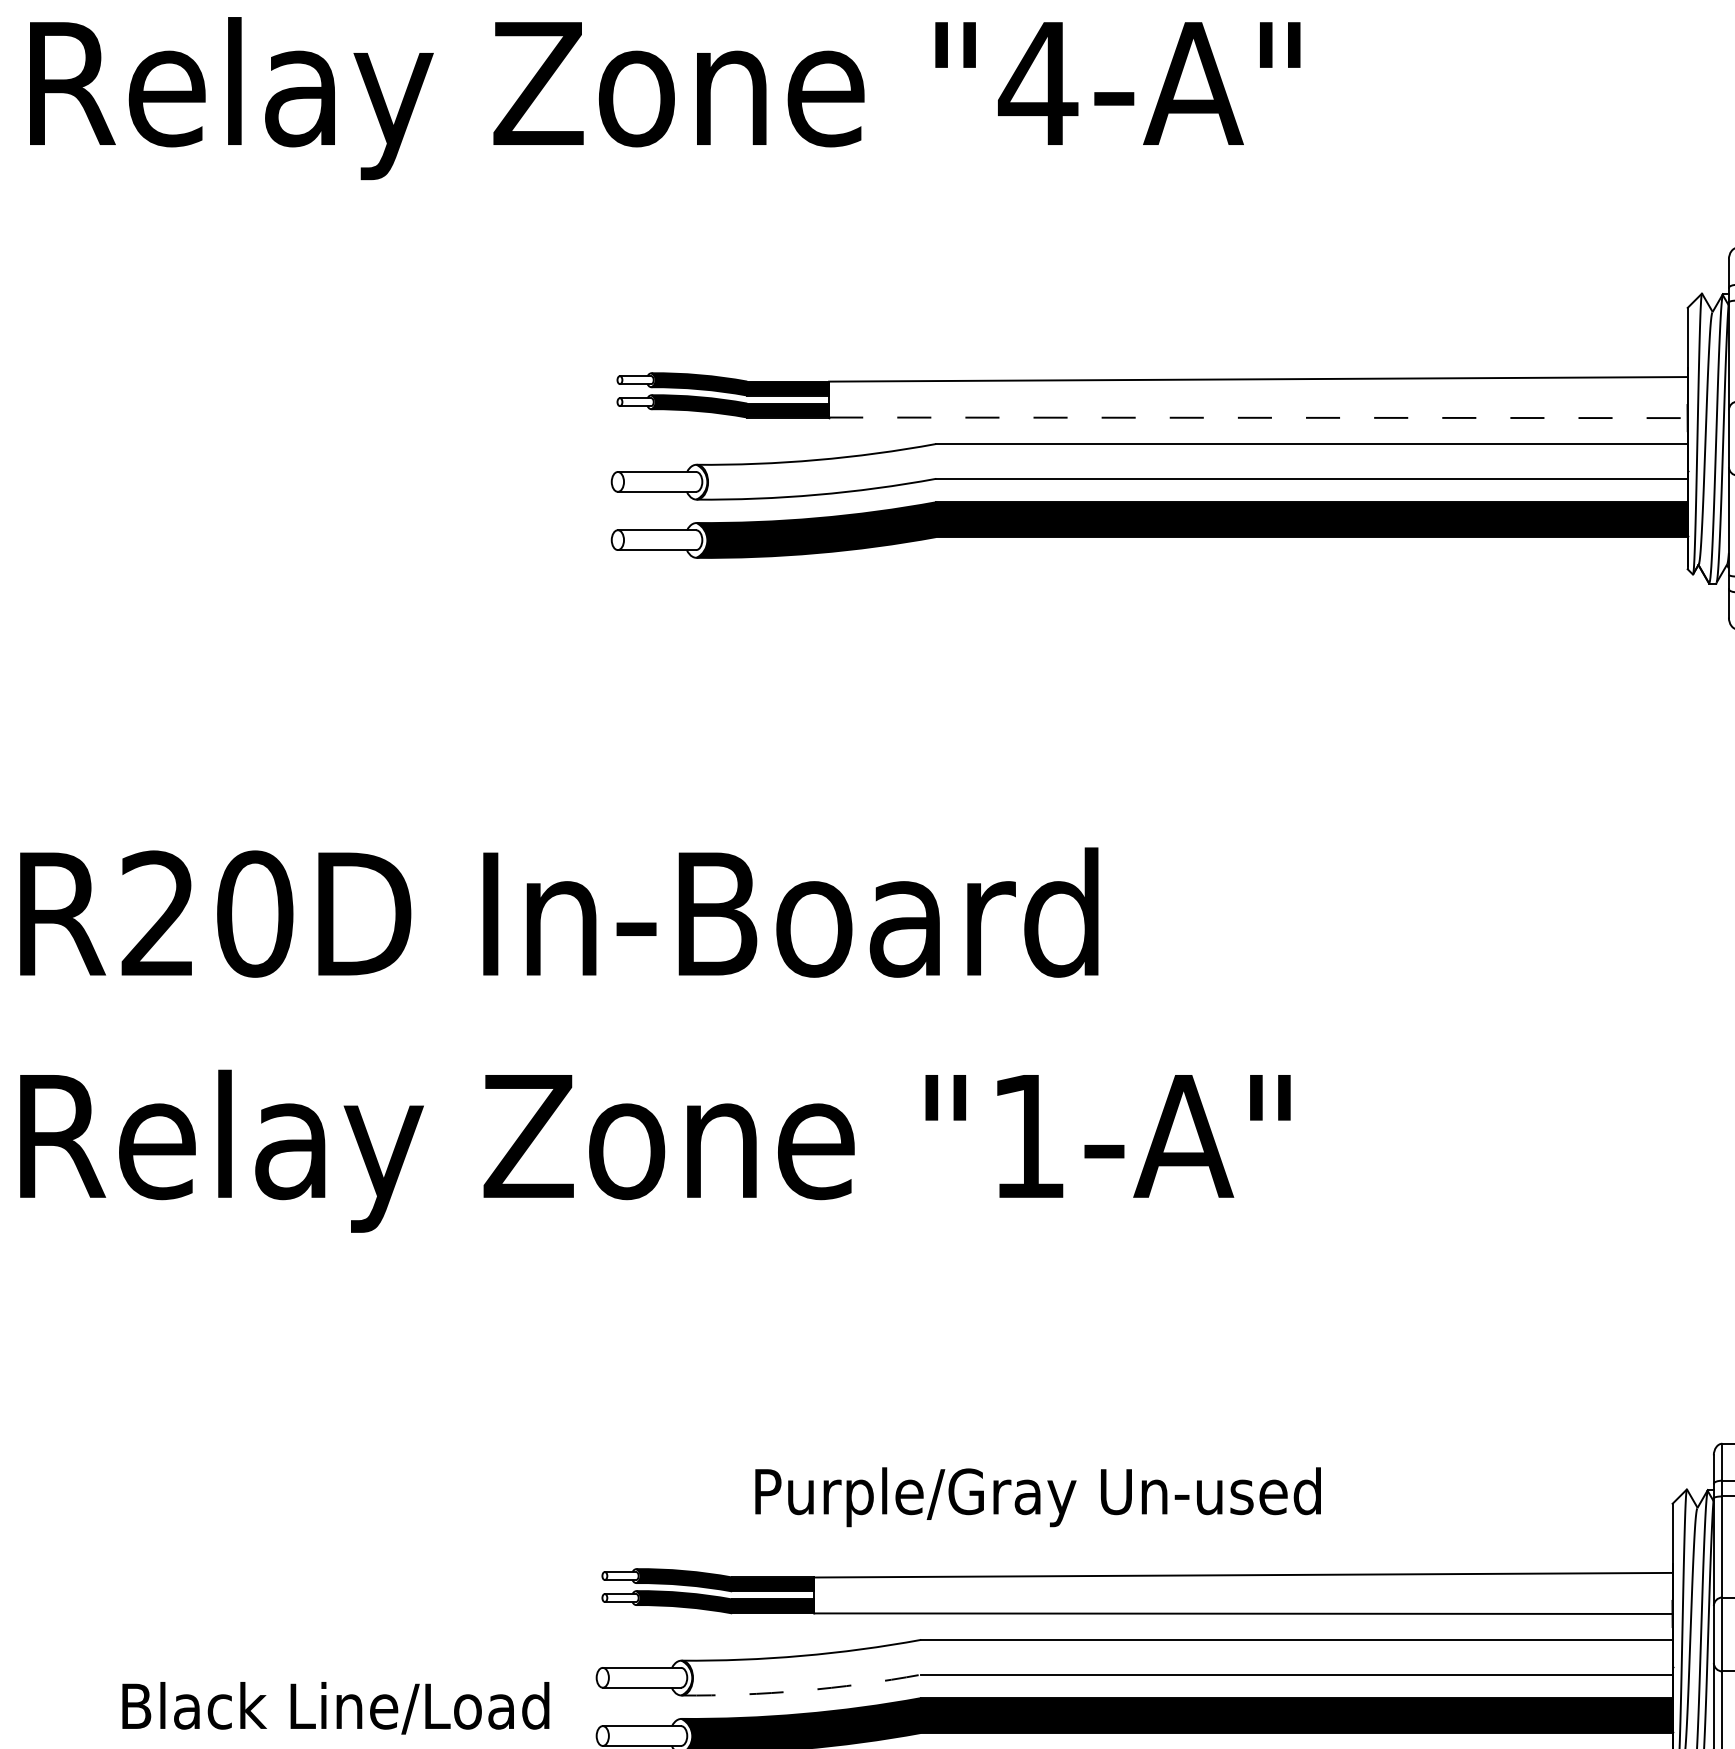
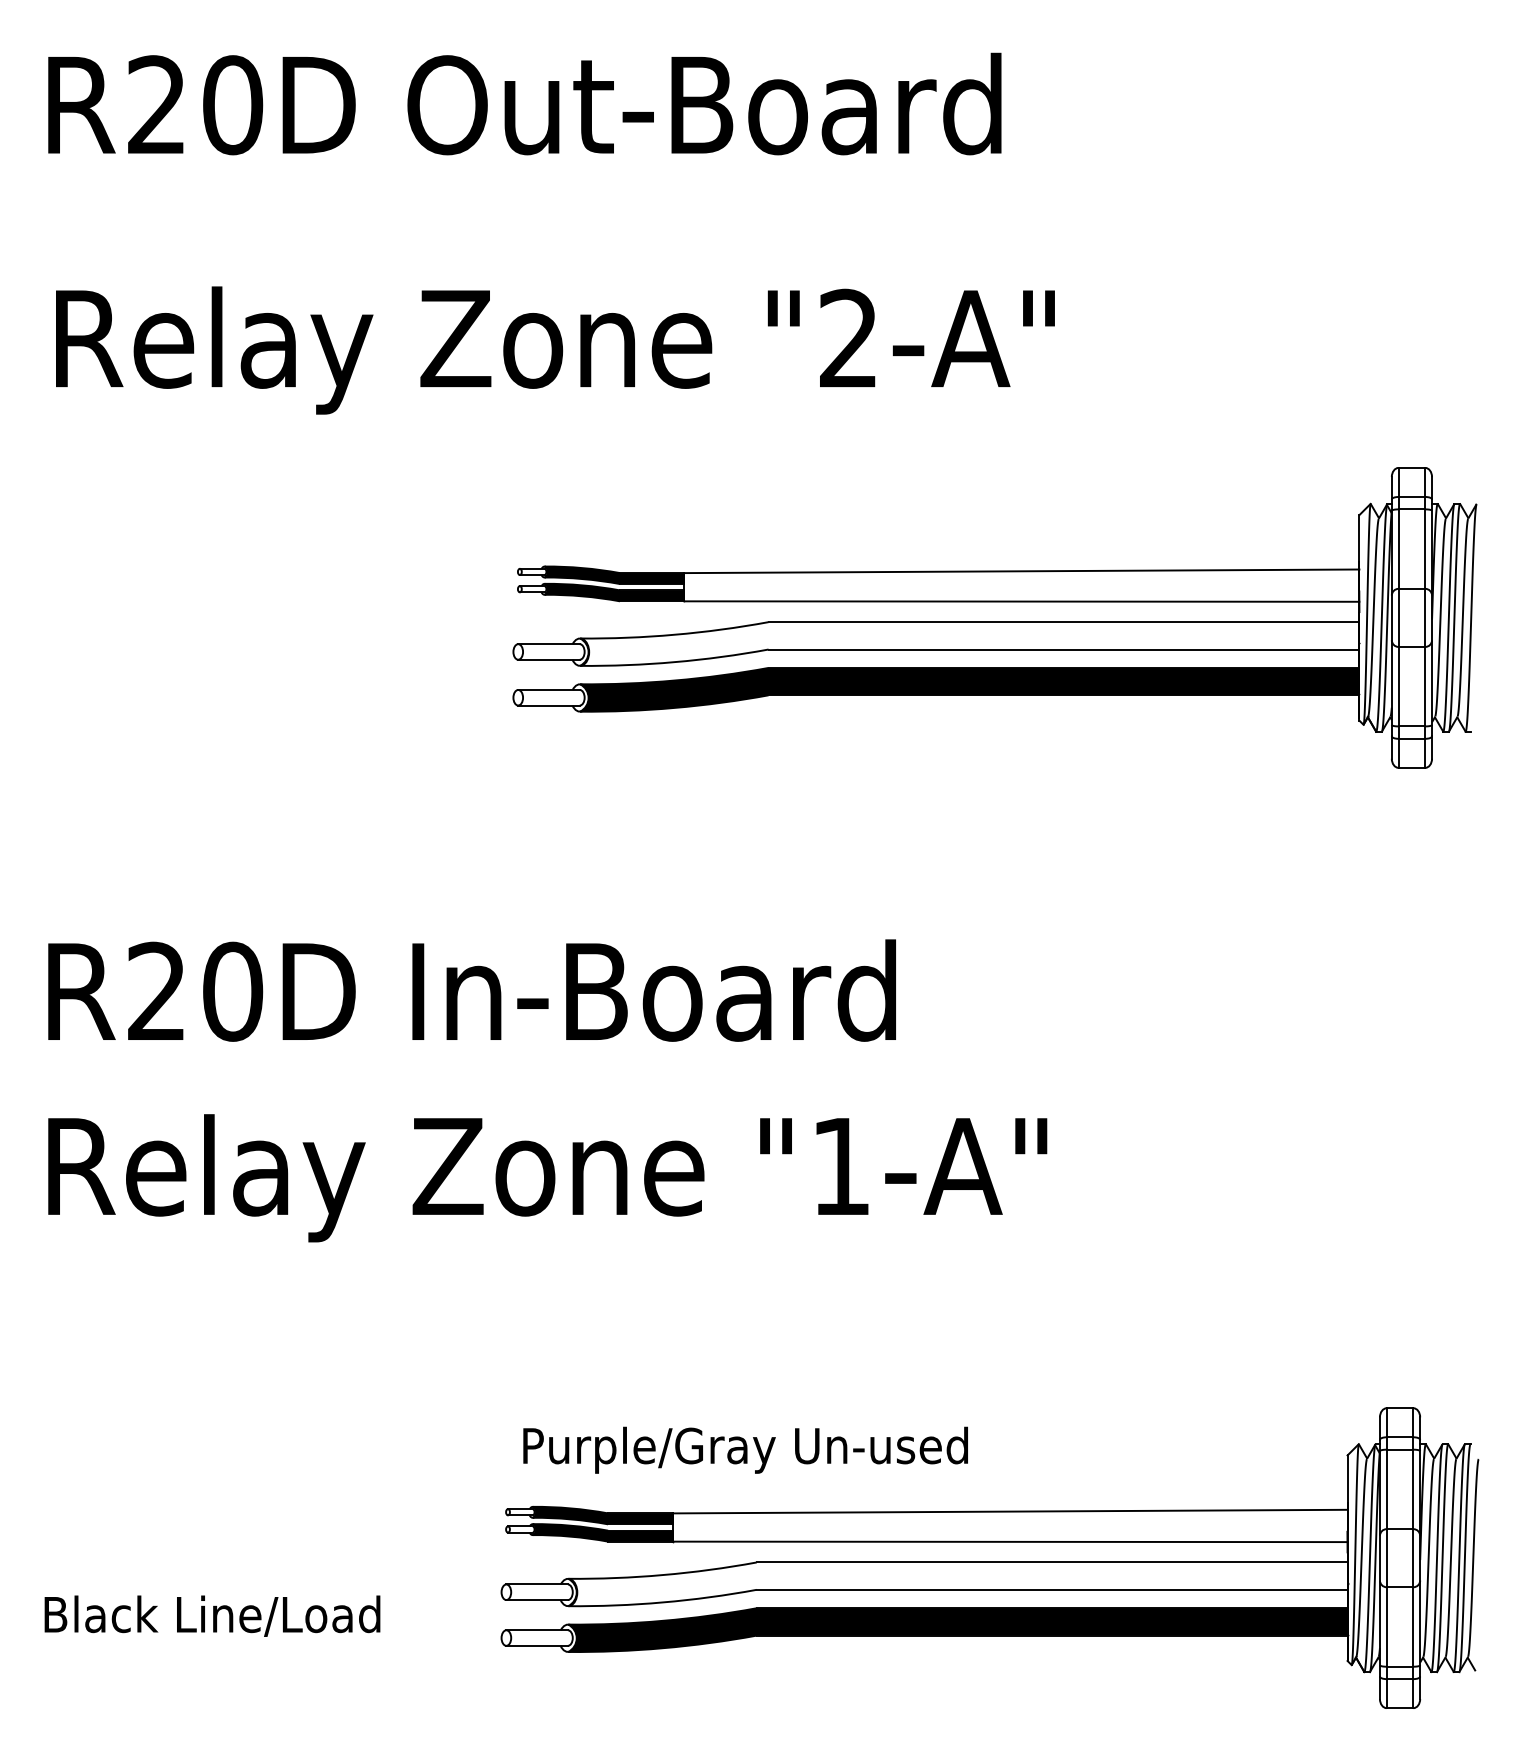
text: (1037, 81) -> (848, 337), "4-A" -> "2-A"
line: (1257, 417) -> (1021, 601), dashed -> solid
text: (1037, 1496) -> (745, 1449), moved
arc: (801, 1690) -> (662, 1602), dashed -> solid
text: (335, 1707) -> (212, 1615), moved

